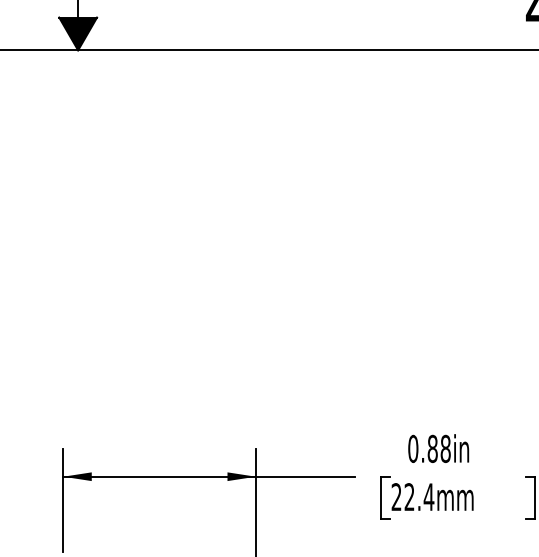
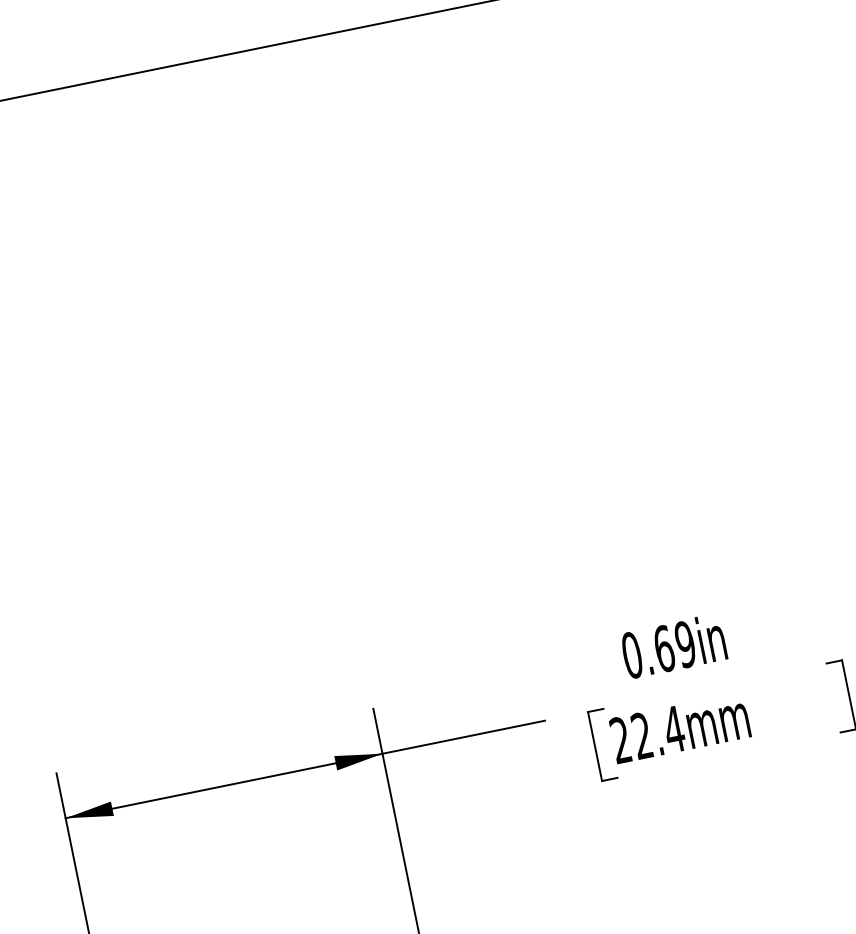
text: (438, 448) -> (673, 646), 0.88in -> 0.69in

